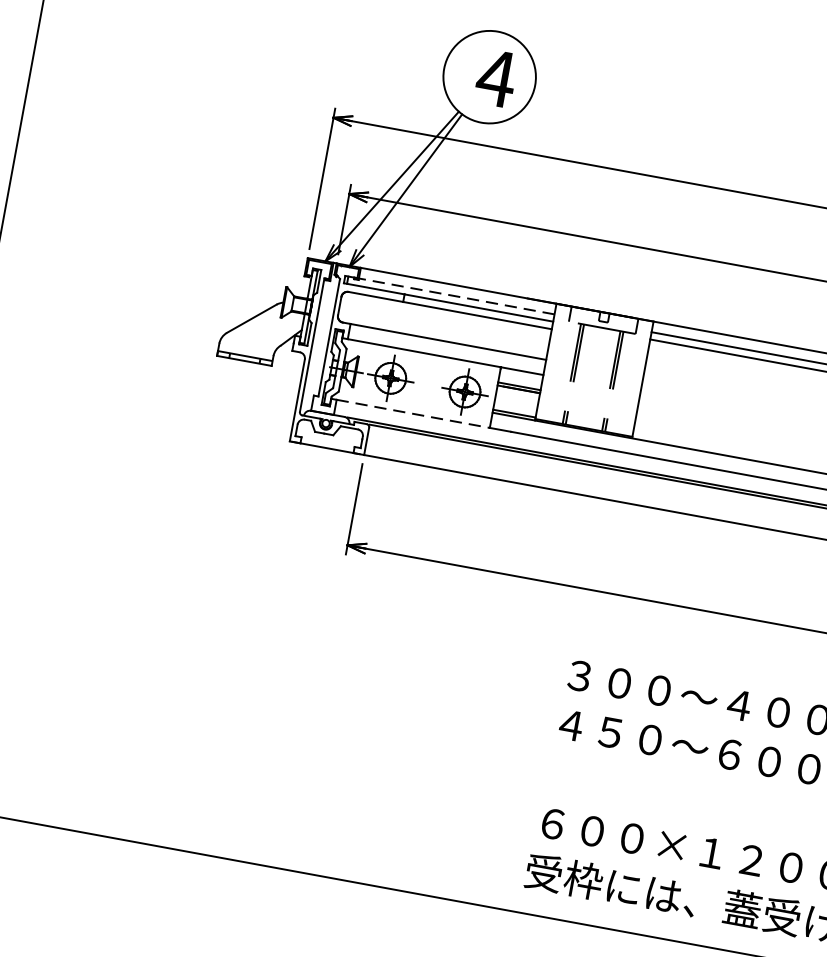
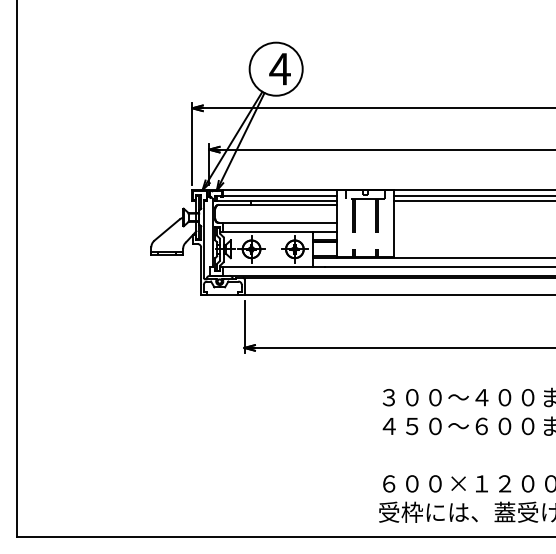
line: (455, 296) -> (279, 196), dashed -> solid
line: (412, 414) -> (267, 267), dashed -> solid

